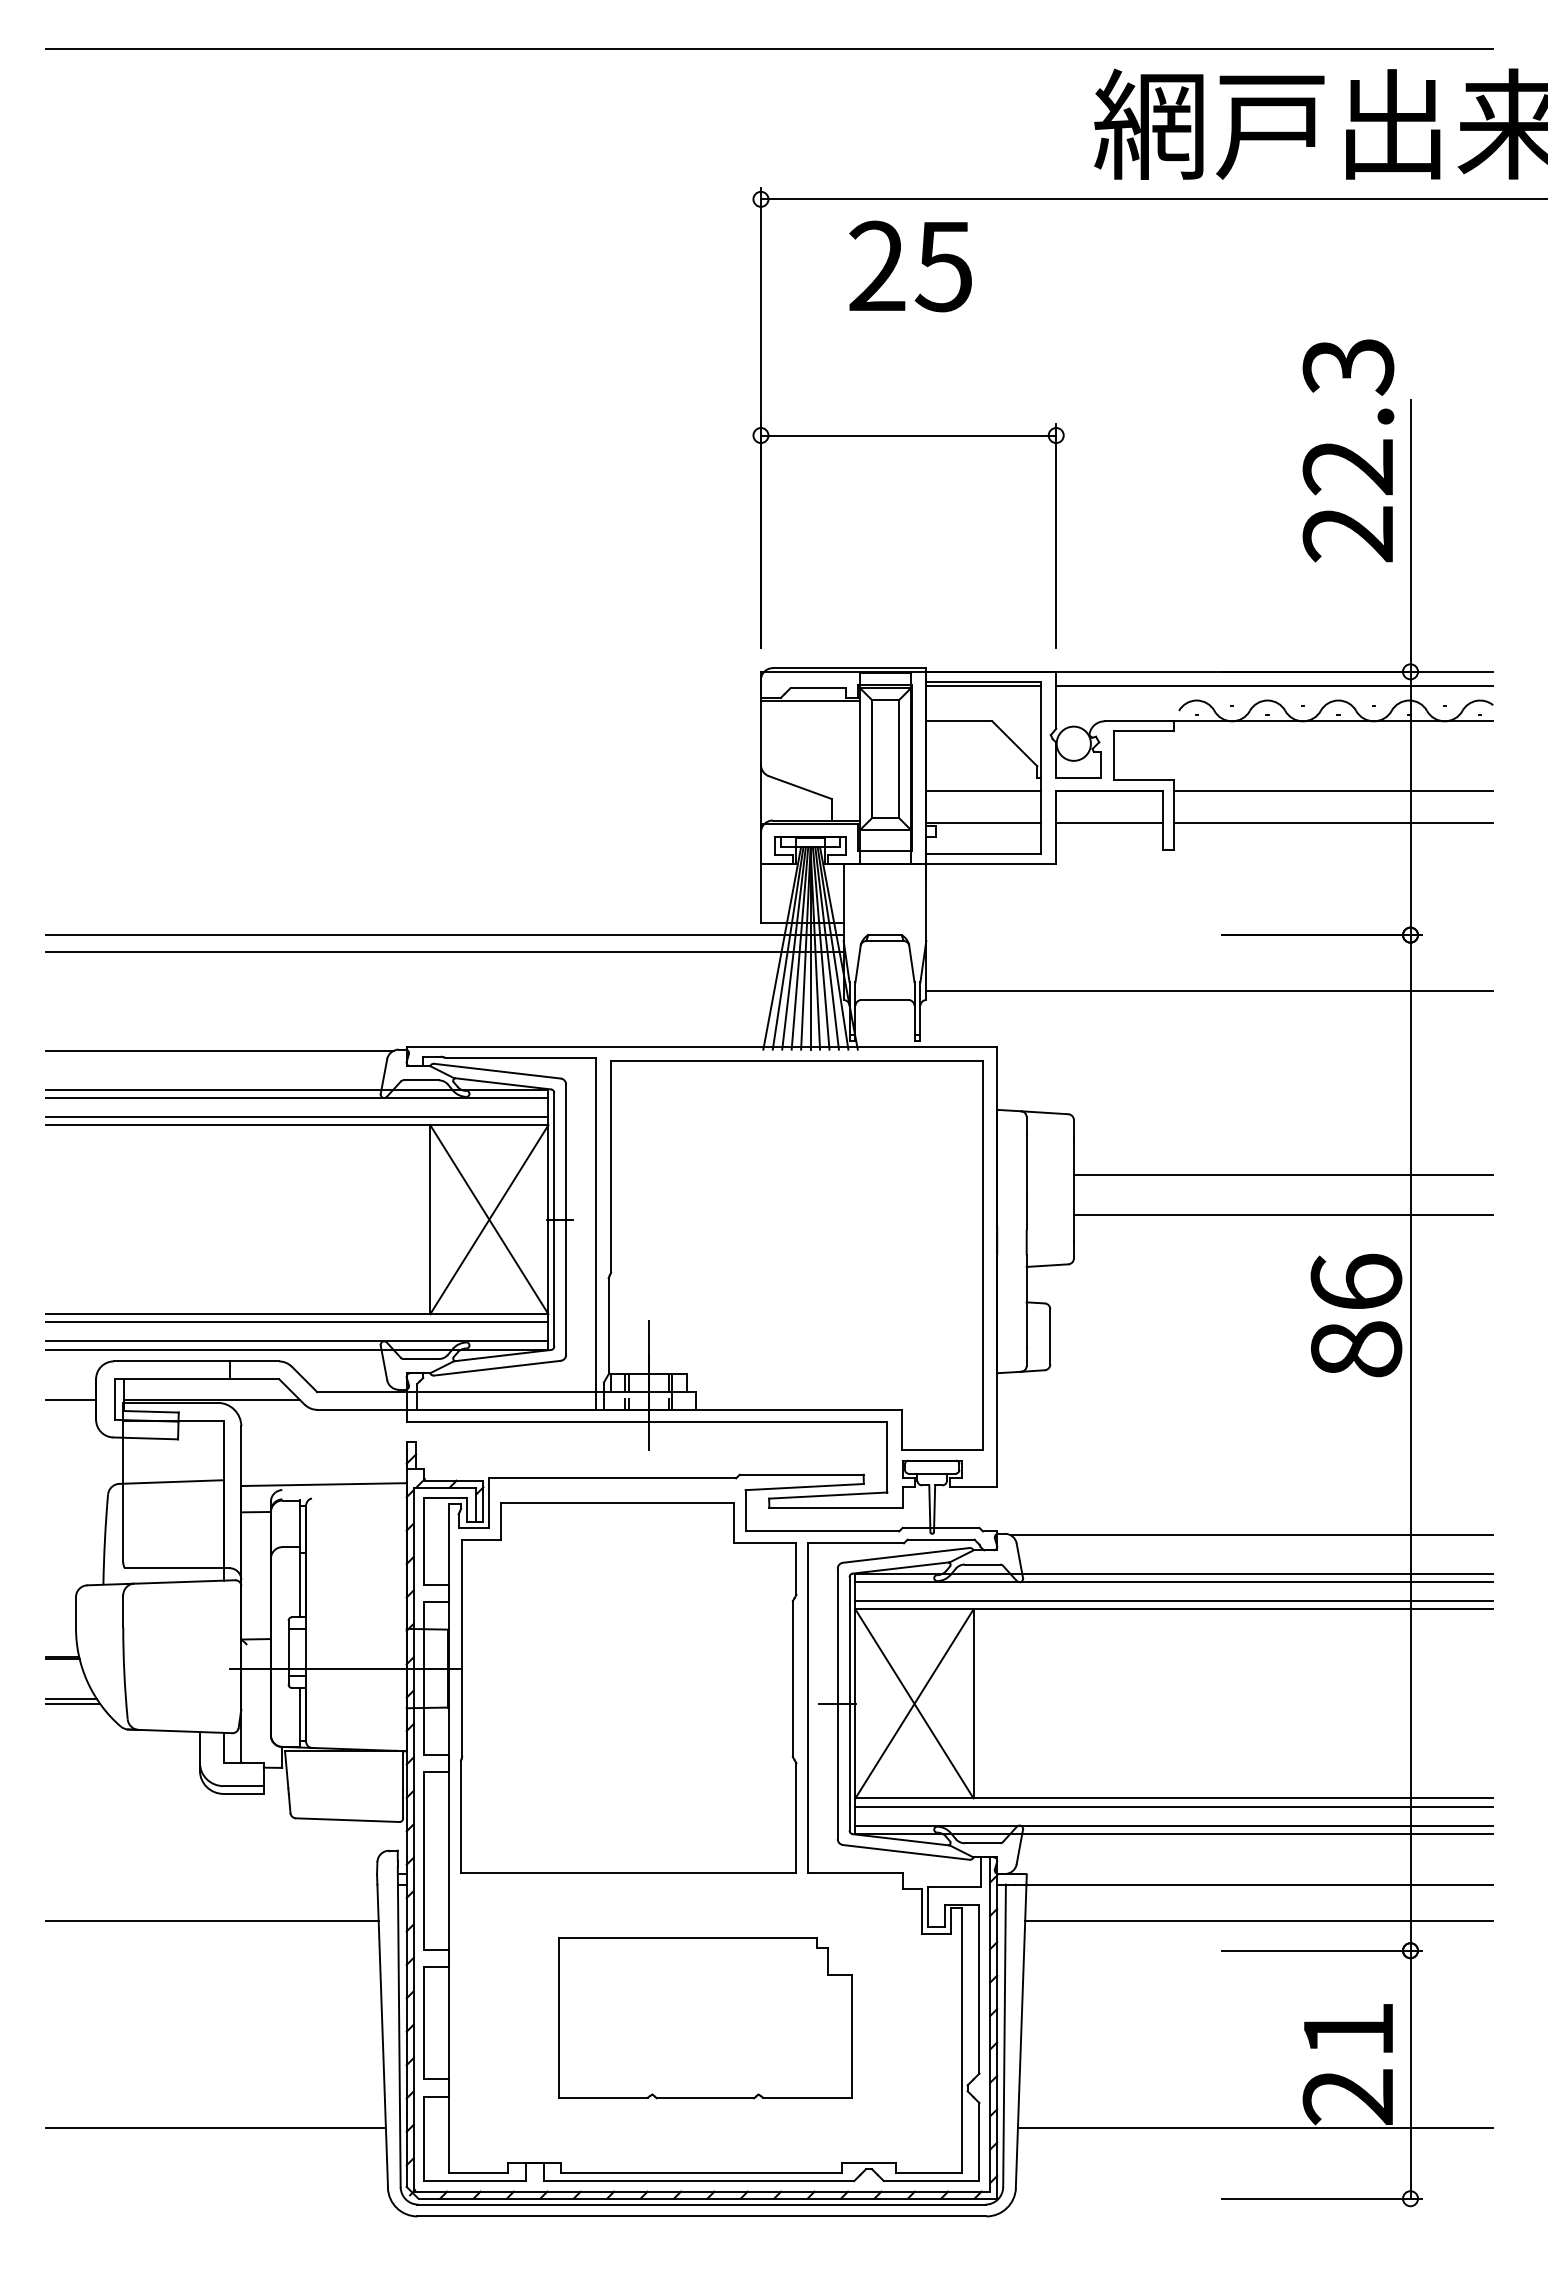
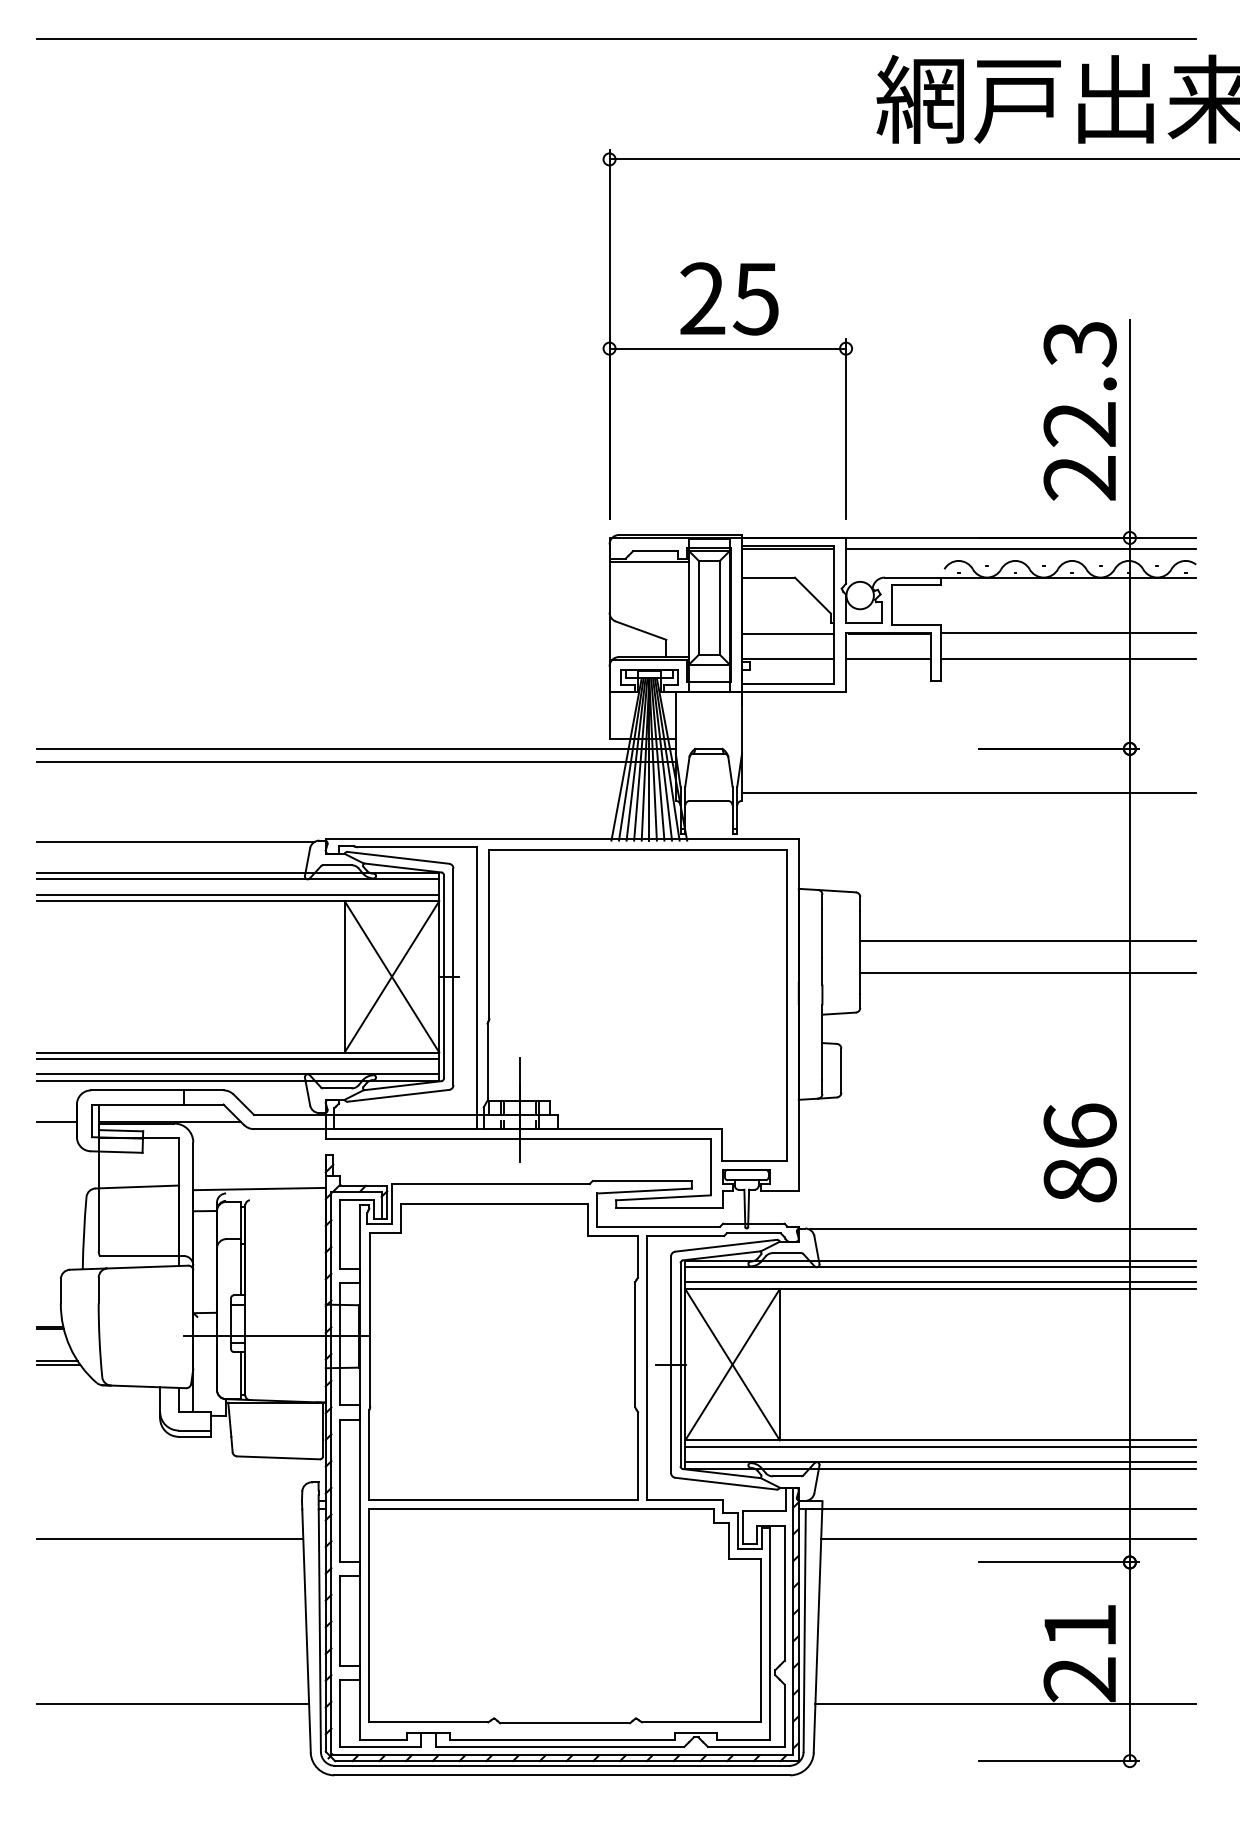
text: (910, 266) -> (729, 298), moved
text: (1348, 450) -> (1080, 411), moved
text: (1356, 1315) -> (1080, 1152), moved
part: (705, 2018) -> (565, 1616), size x1.67

